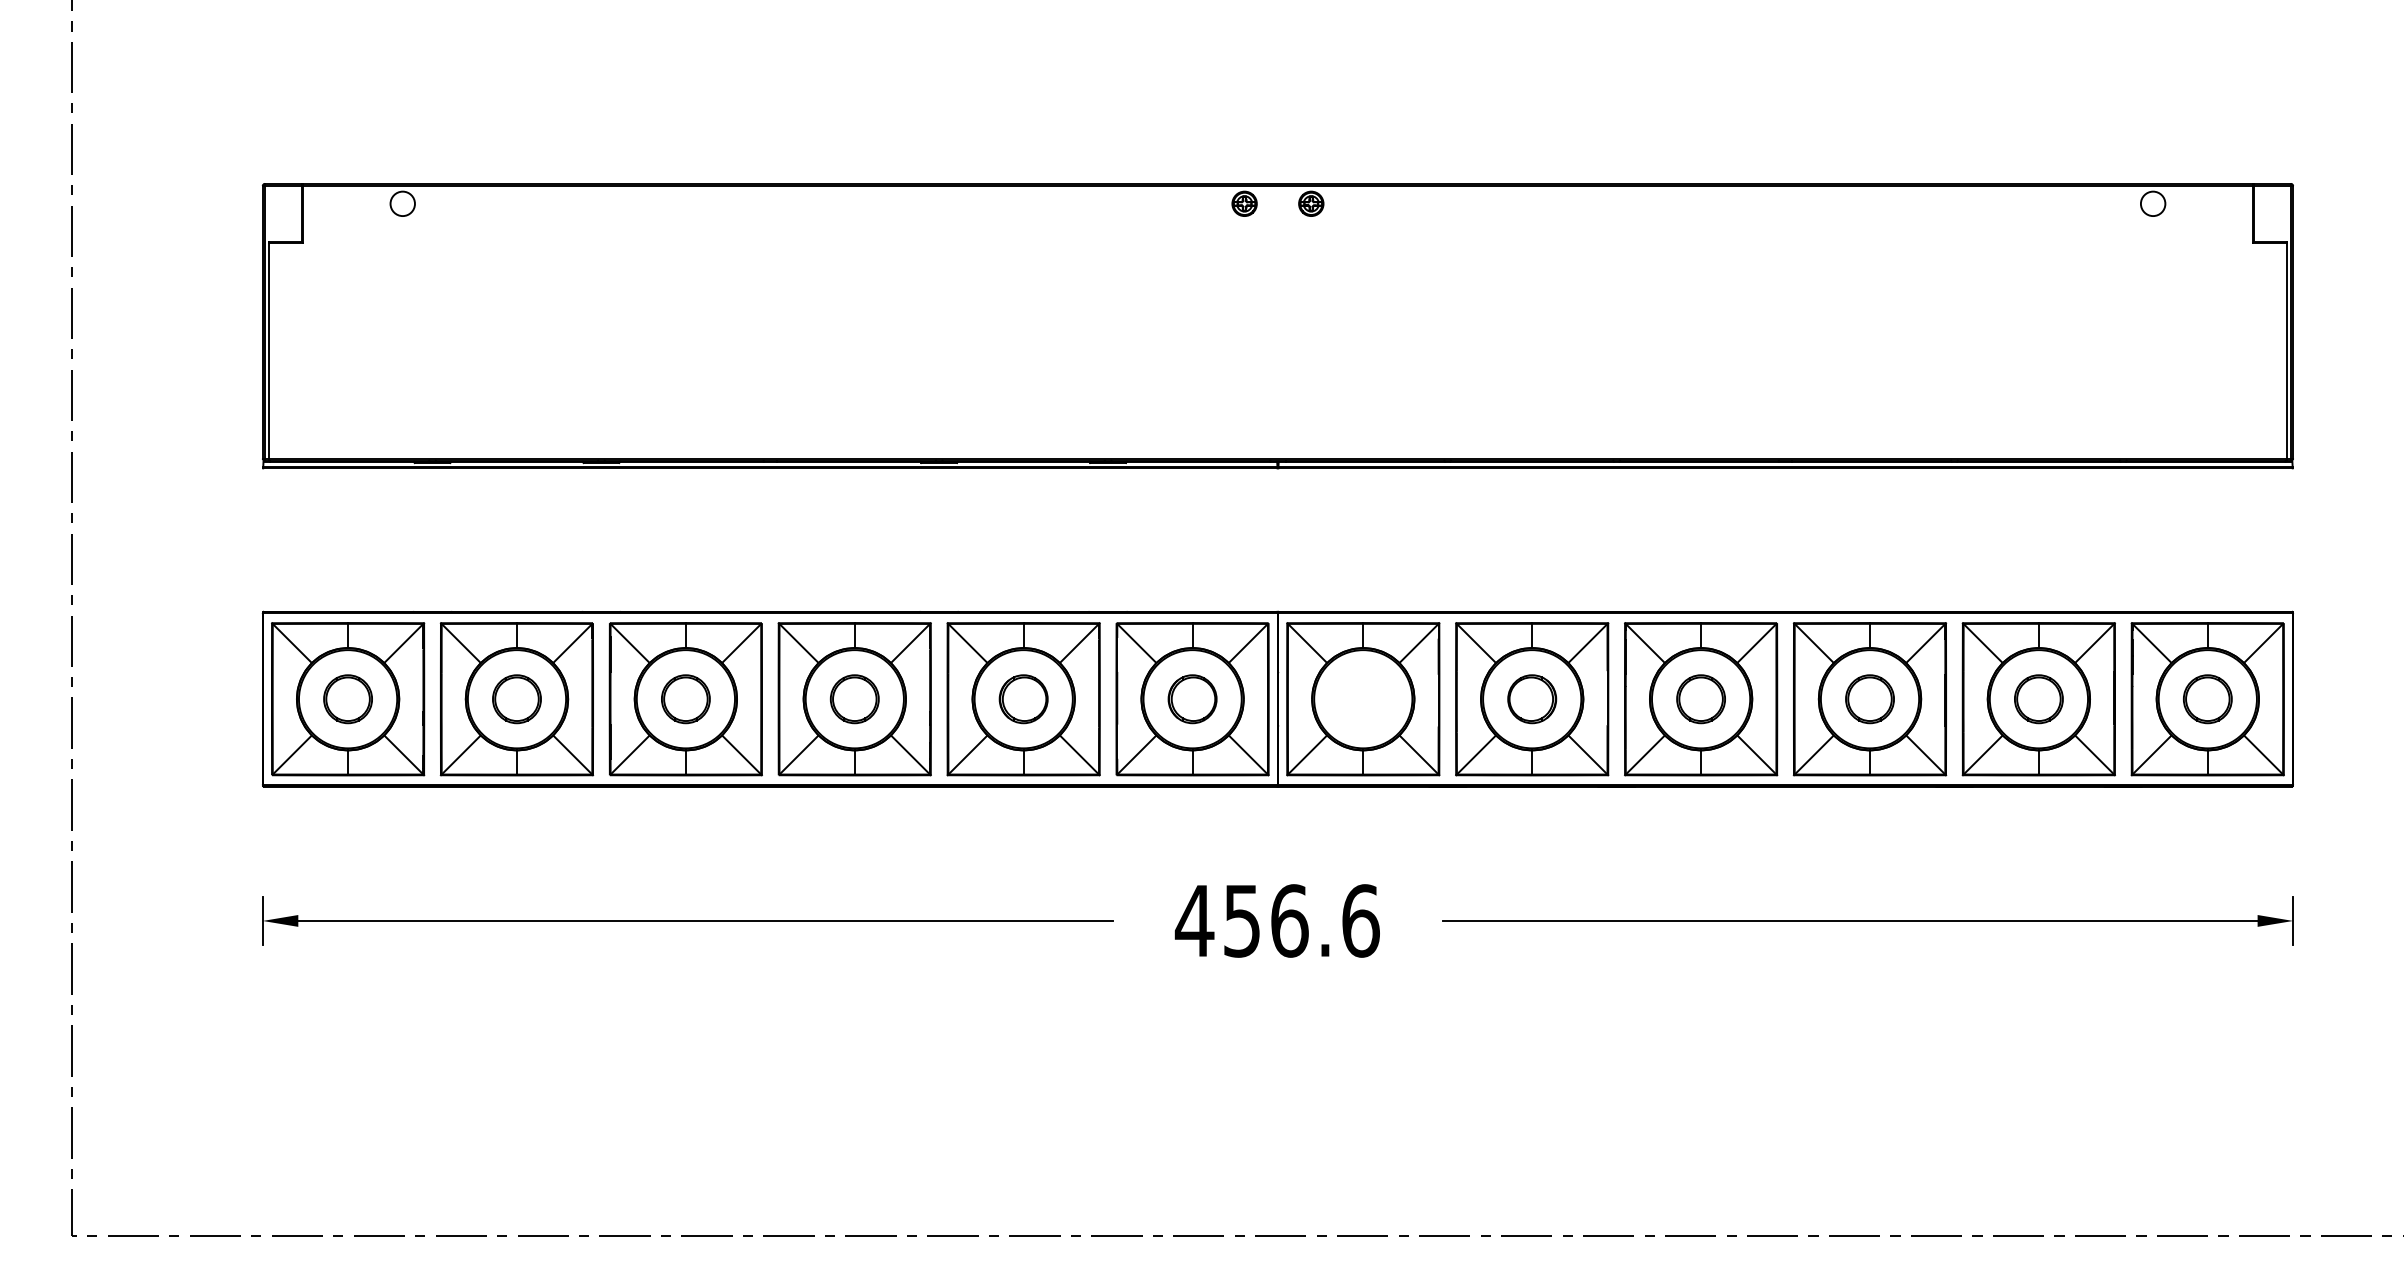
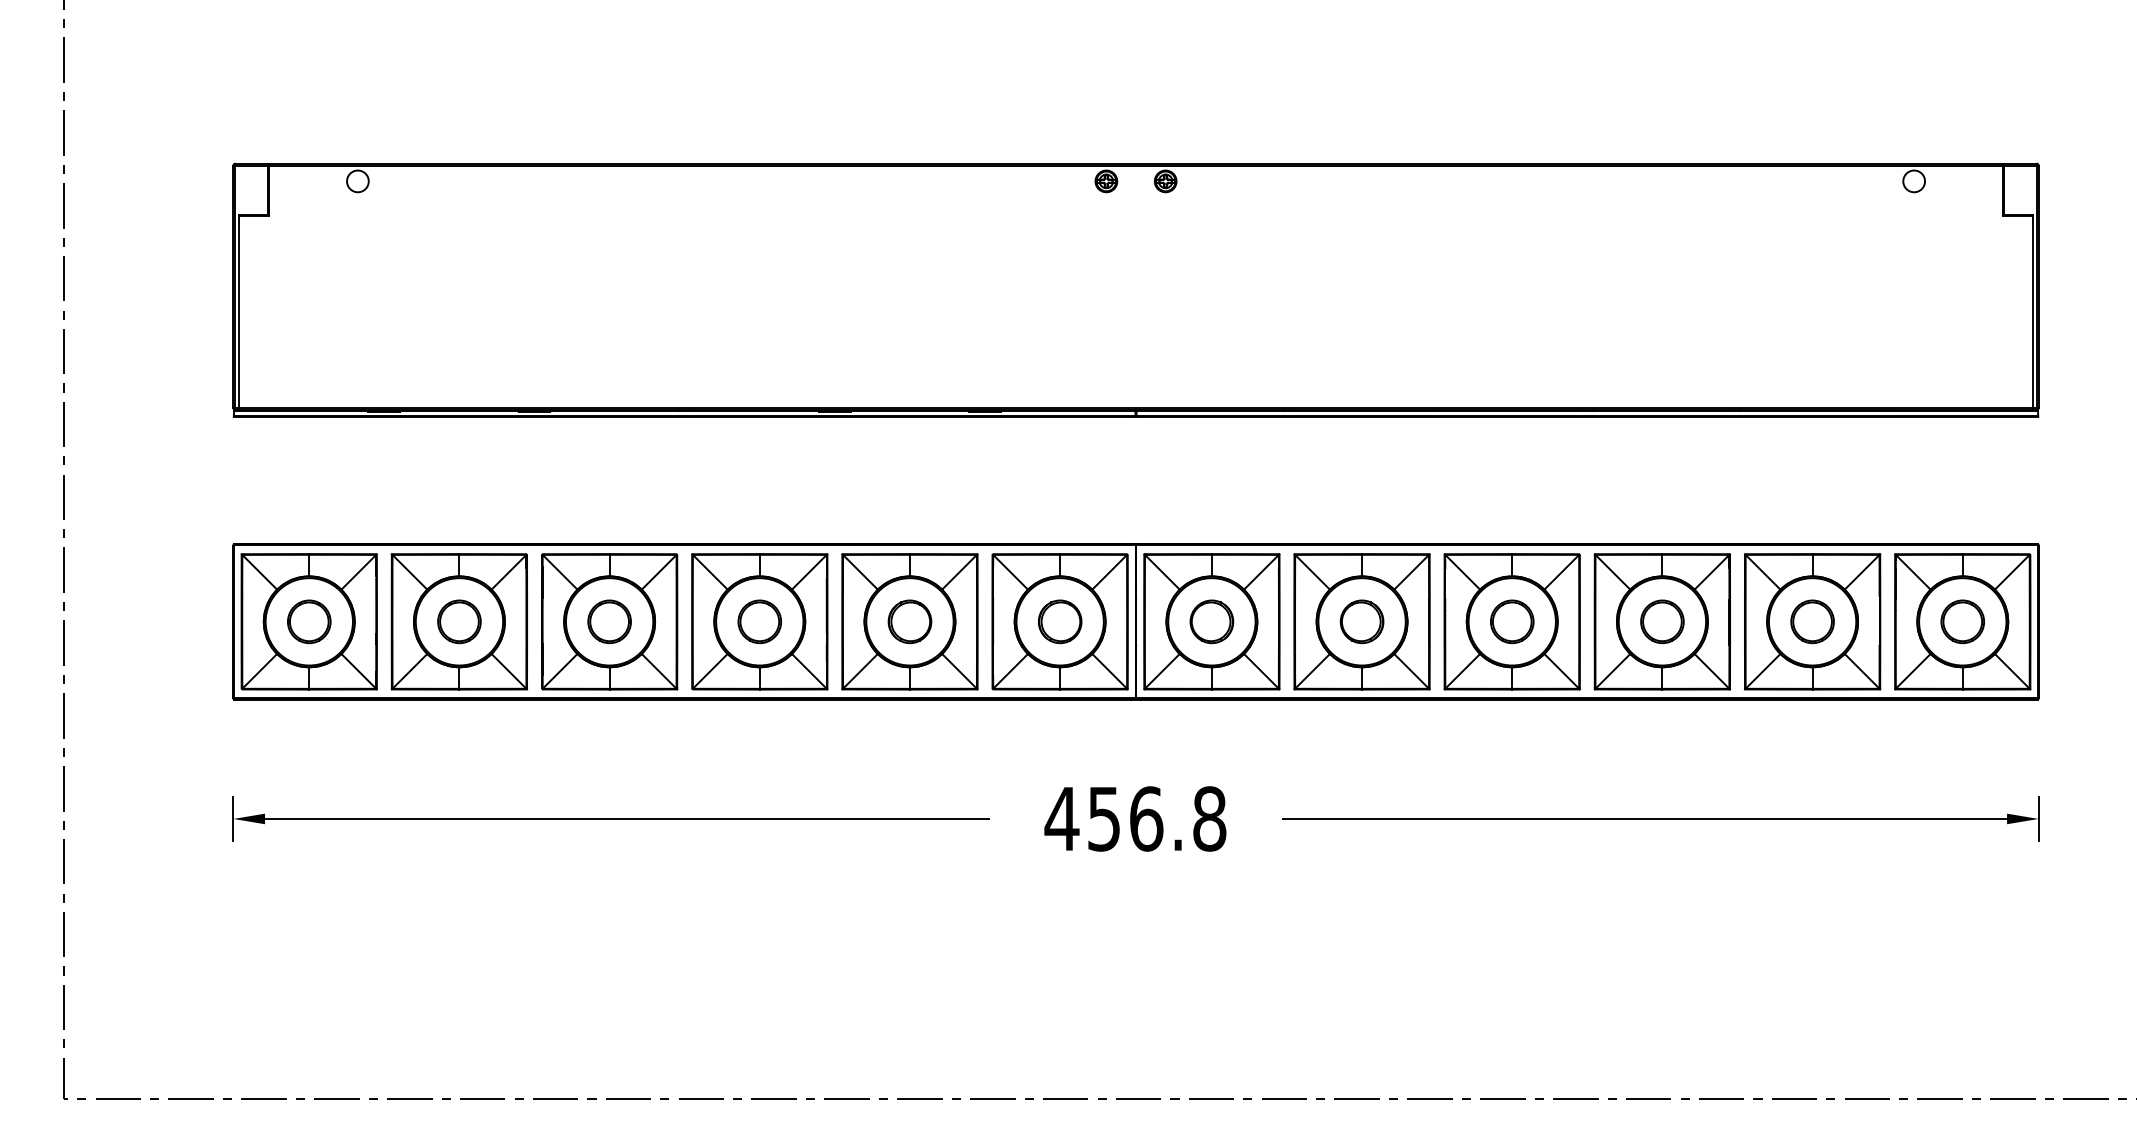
part: (1363, 699) -> (1212, 622), added
text: (1360, 920) -> (1209, 818), 456.6 -> 456.8

